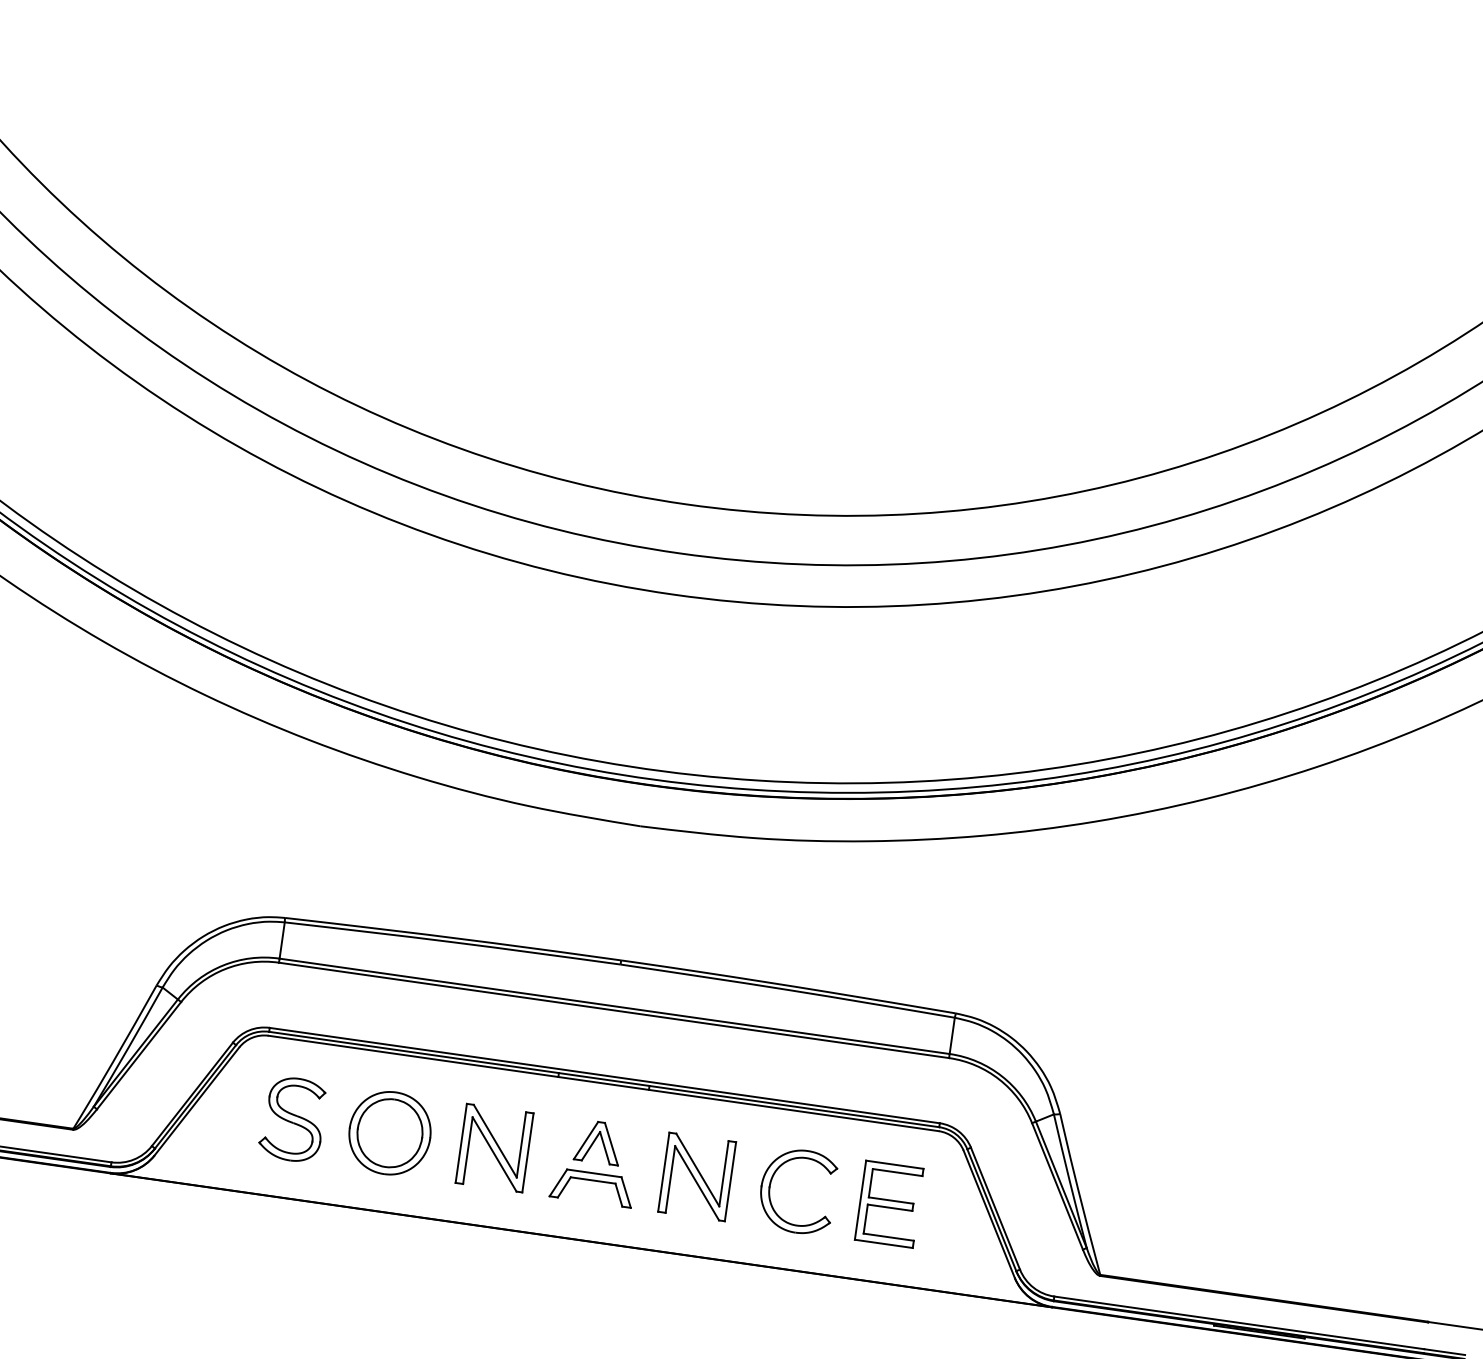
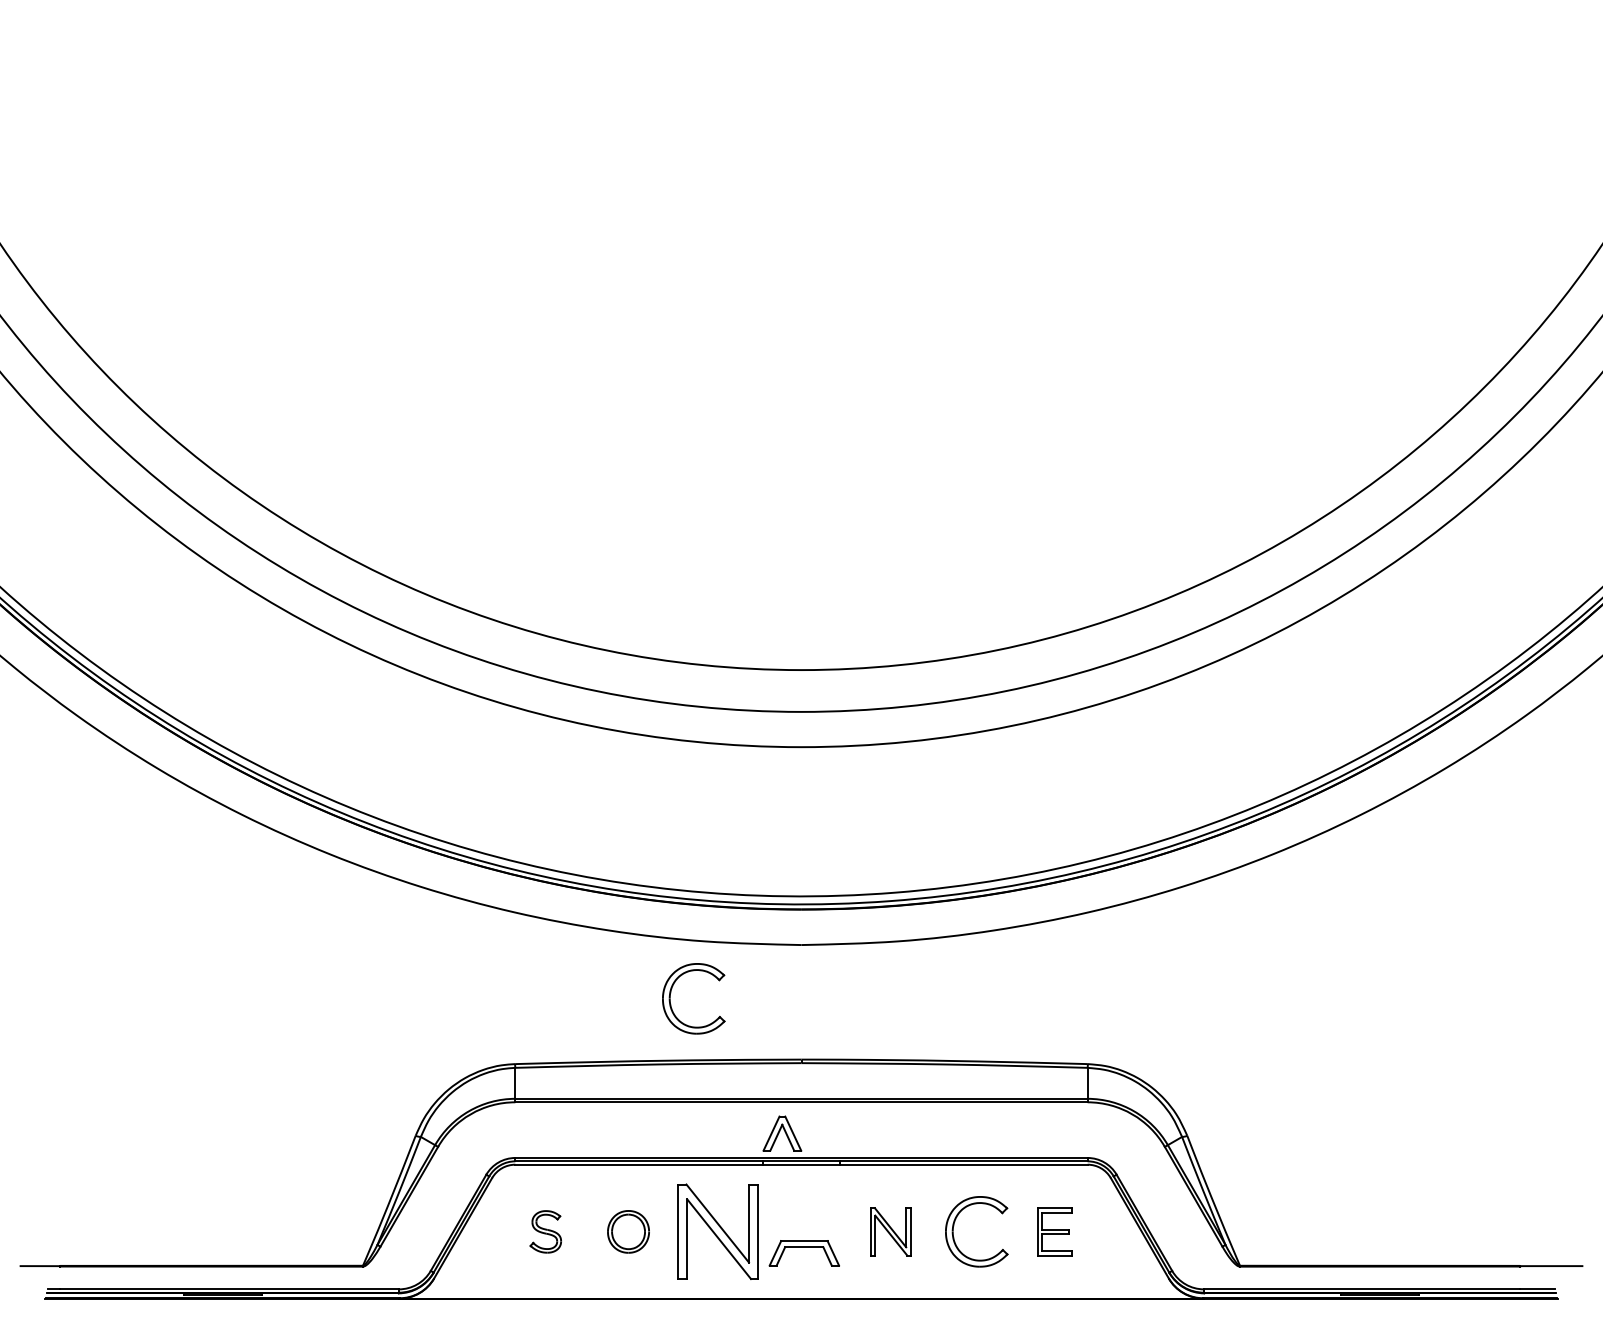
part: (479, 861) -> (671, 993), added
part: (292, 1119) -> (545, 1231), size x0.6
part: (389, 1132) -> (628, 1231), size x0.6
part: (598, 1142) -> (782, 1133), moved
part: (494, 1147) -> (717, 1231), size x1.4
part: (696, 1176) -> (890, 1231), size x0.7
part: (888, 1203) -> (1054, 1231), size x0.7

